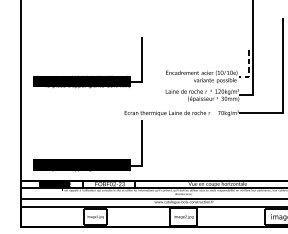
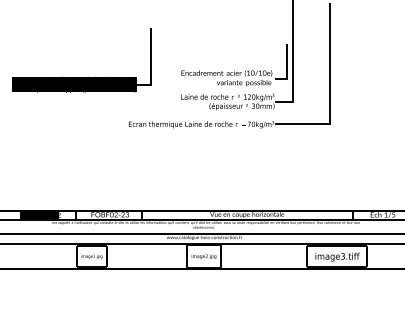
line: (248, 68) -> (286, 67), dashed -> solid
part: (87, 159) -> (81, 183), removed

